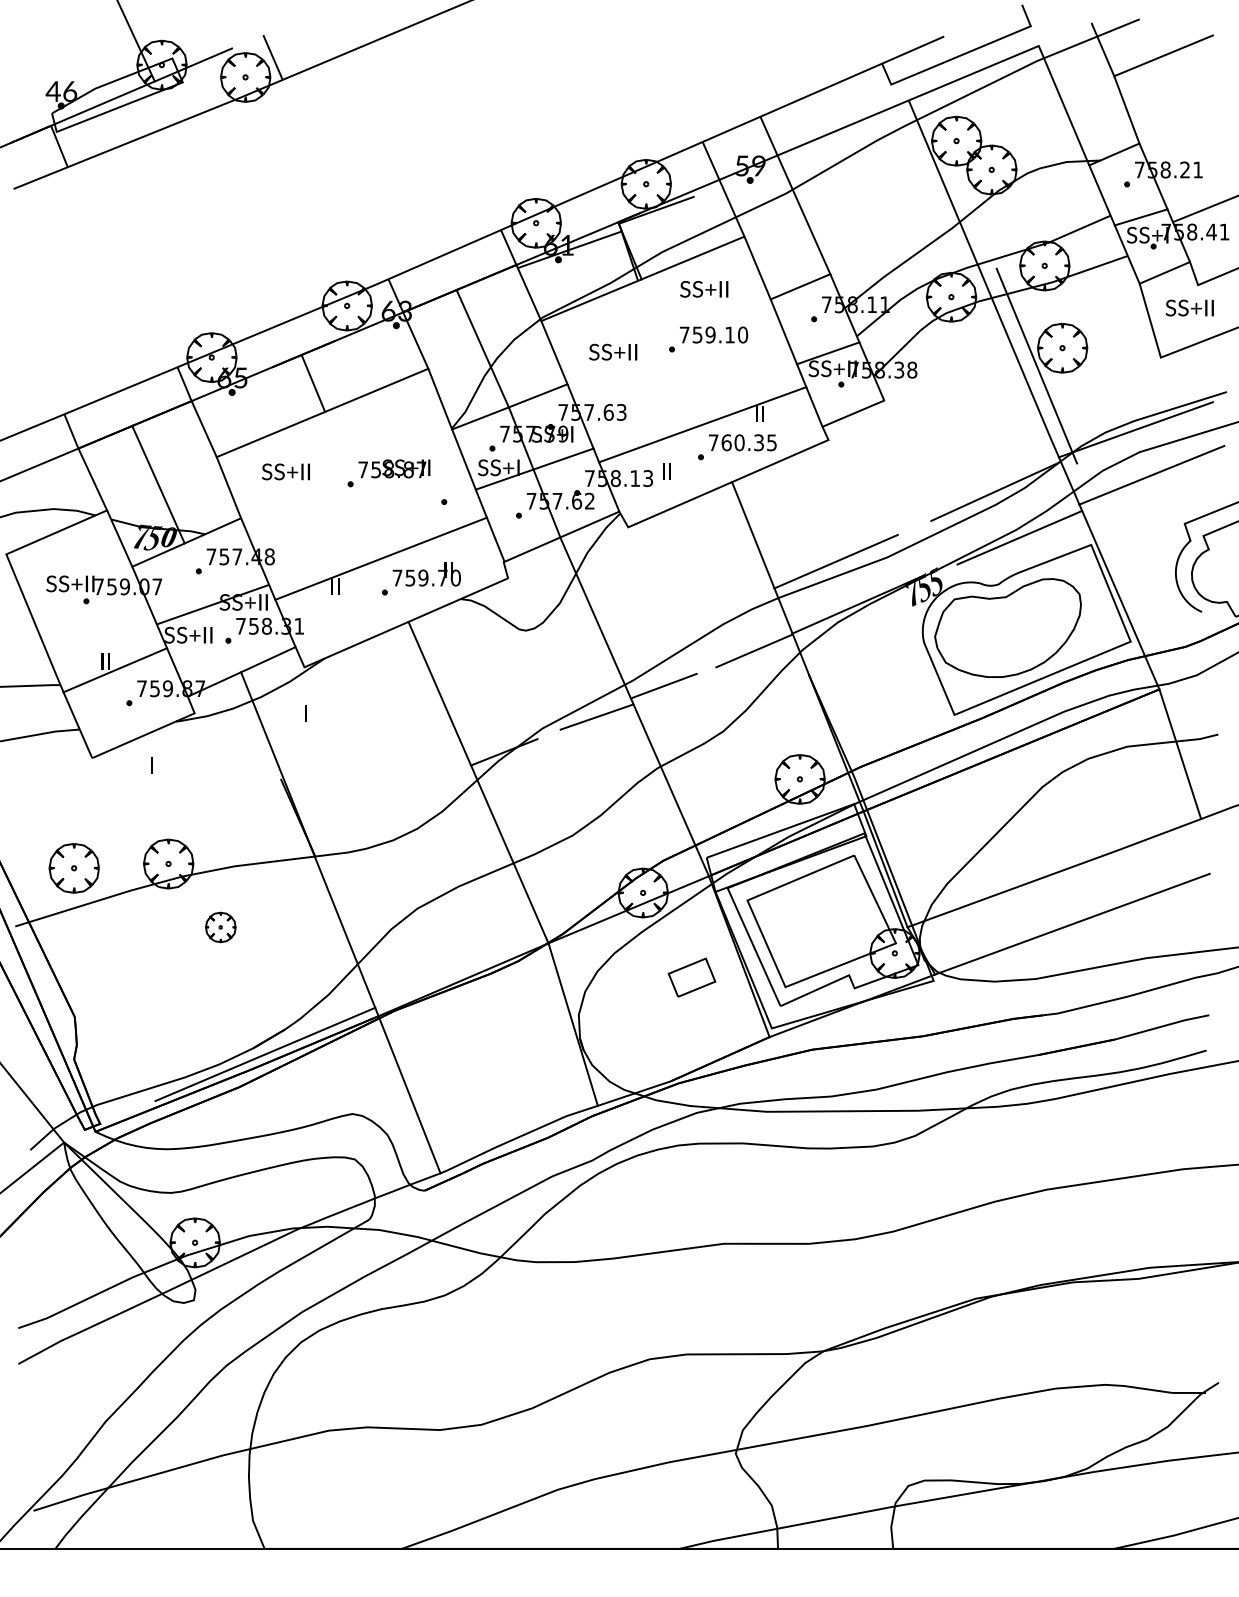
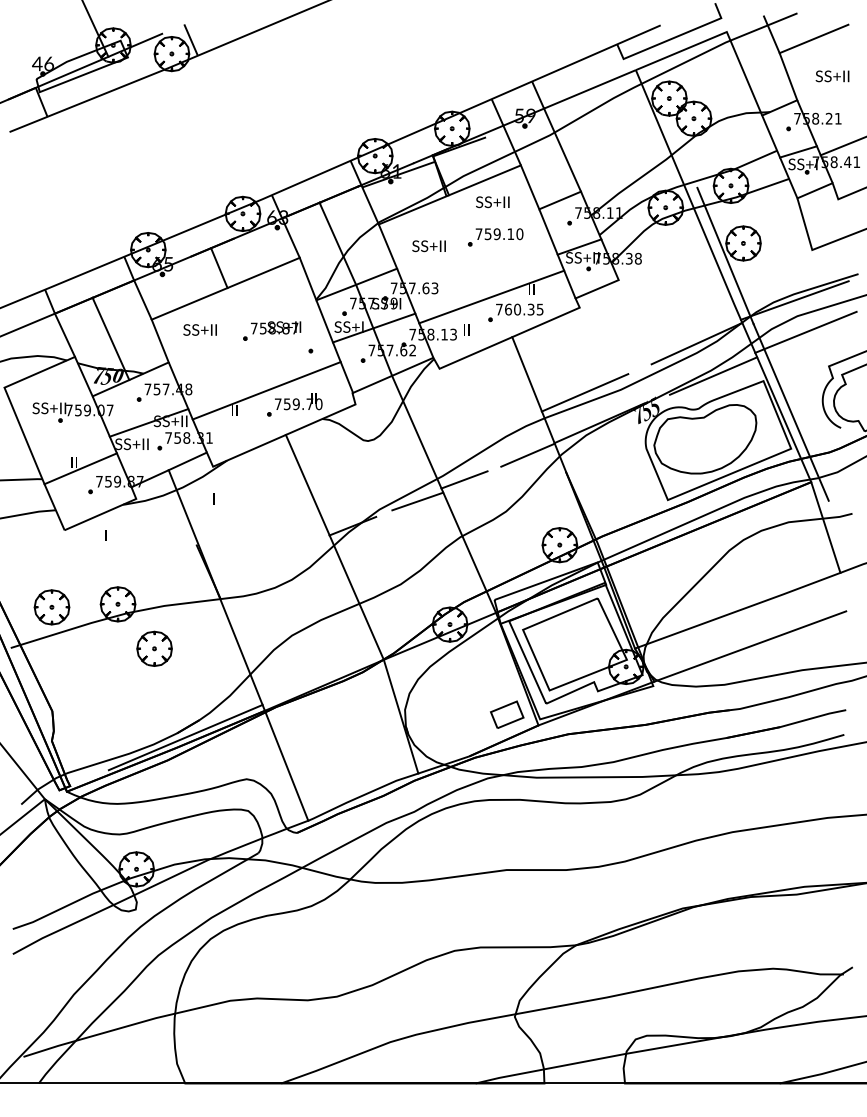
text: (1189, 308) -> (832, 76), moved
line: (1129, 589) -> (790, 412), added
part: (220, 927) -> (154, 648), size x1.67
part: (692, 977) -> (507, 714), moved

